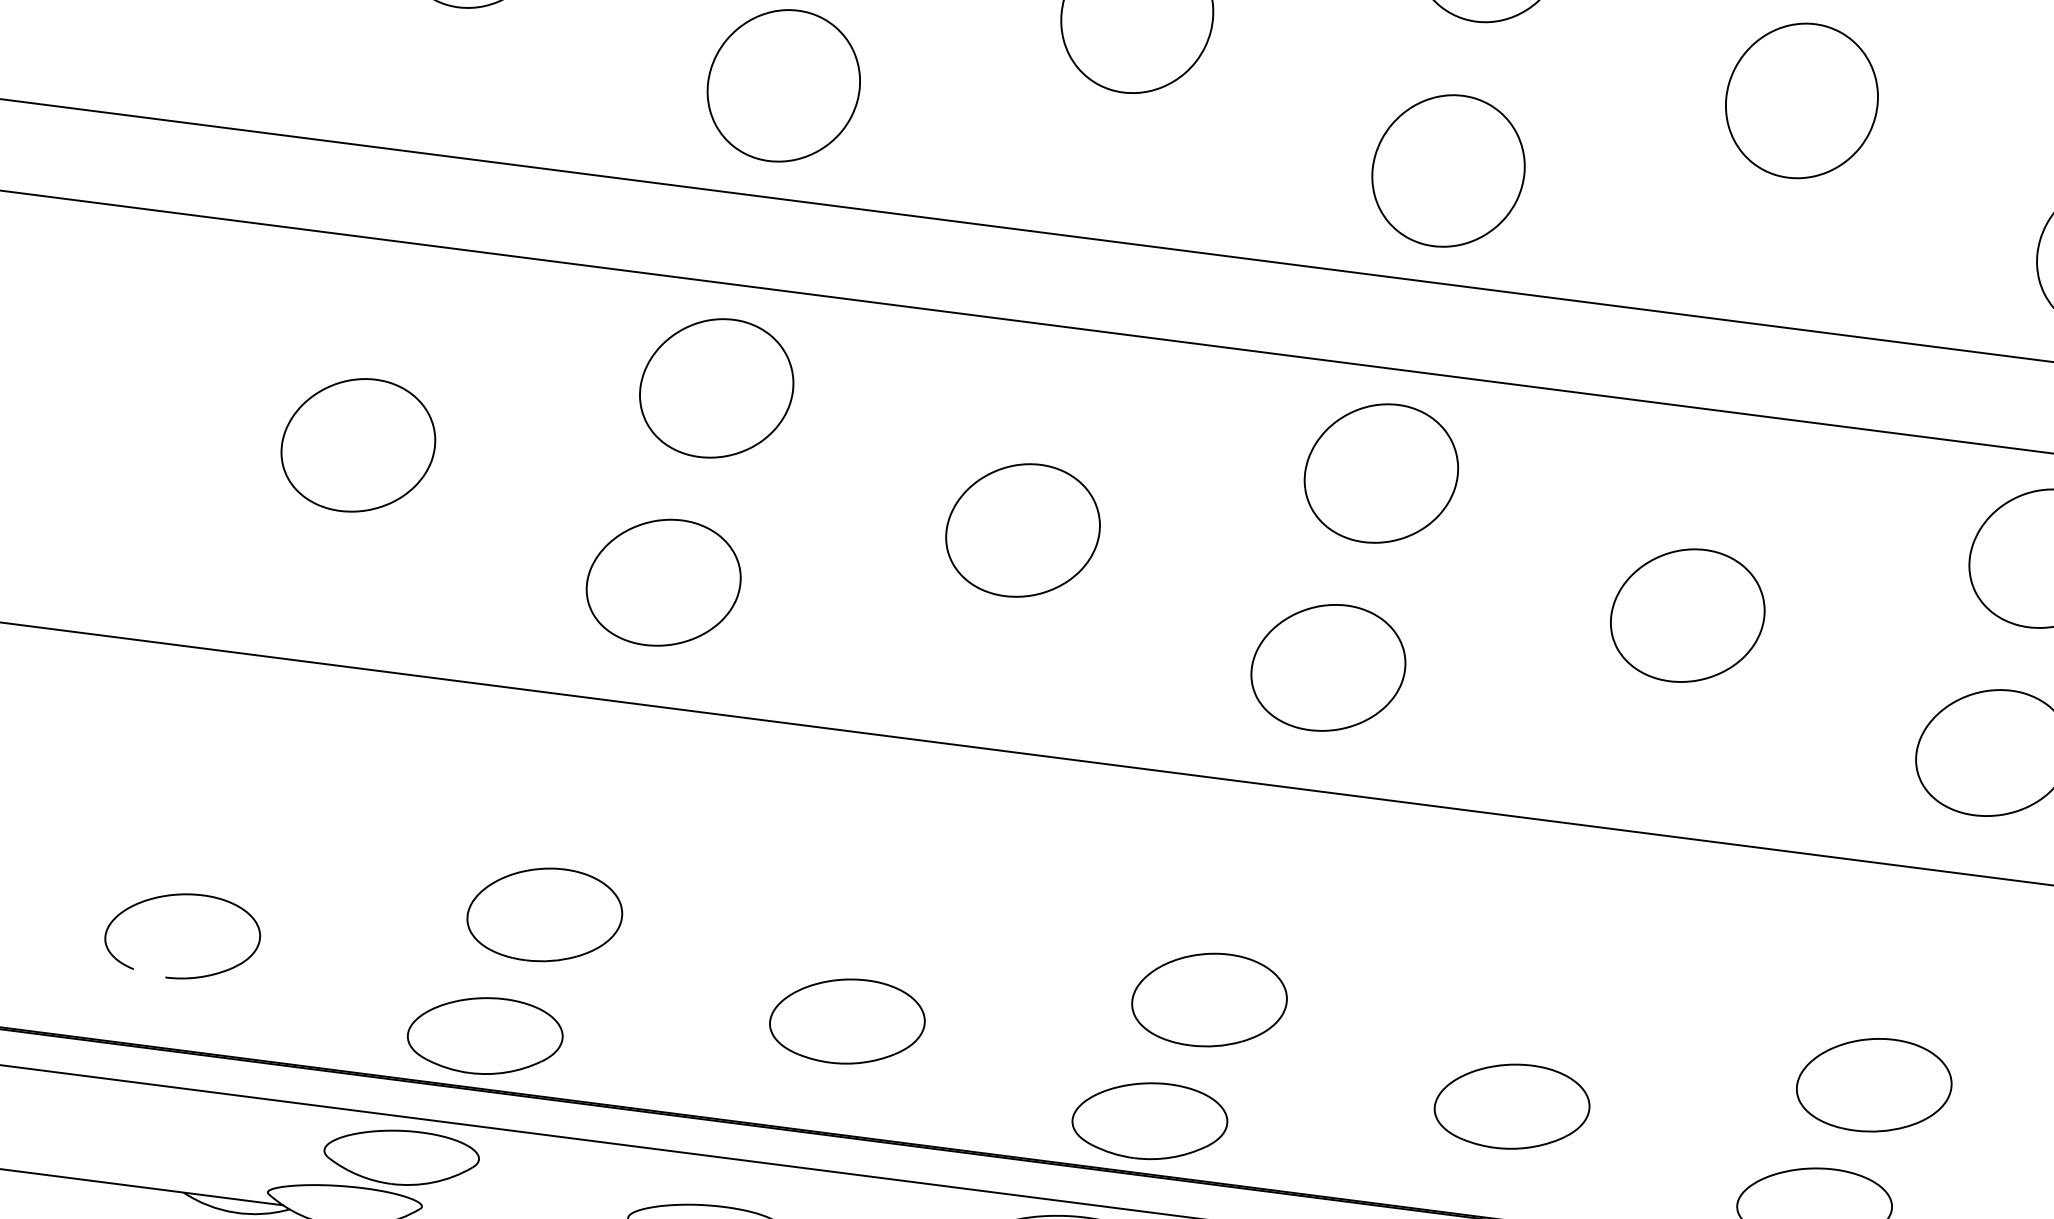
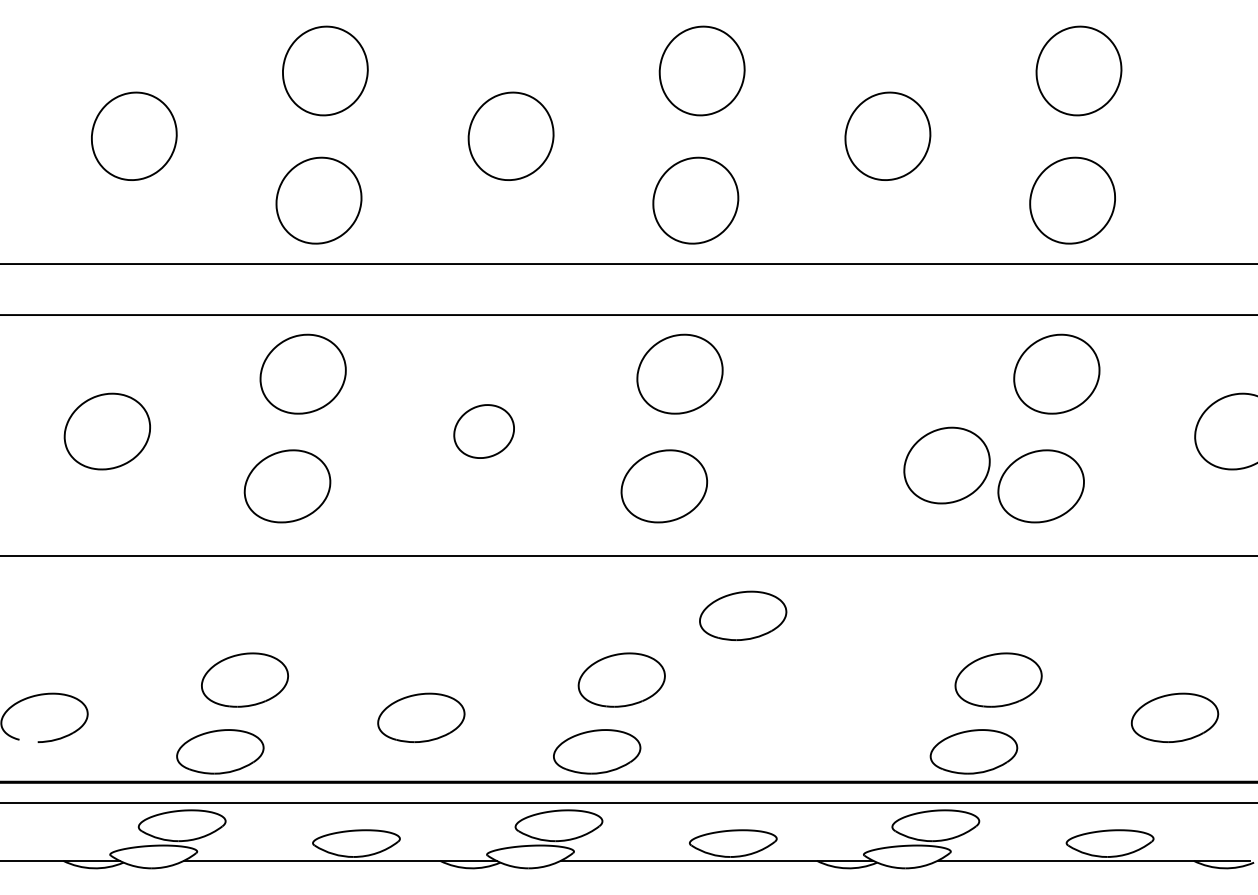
part: (1021, 530) -> (483, 431), size x0.7
part: (1686, 615) -> (946, 465), moved
part: (1512, 1105) -> (743, 615), moved

